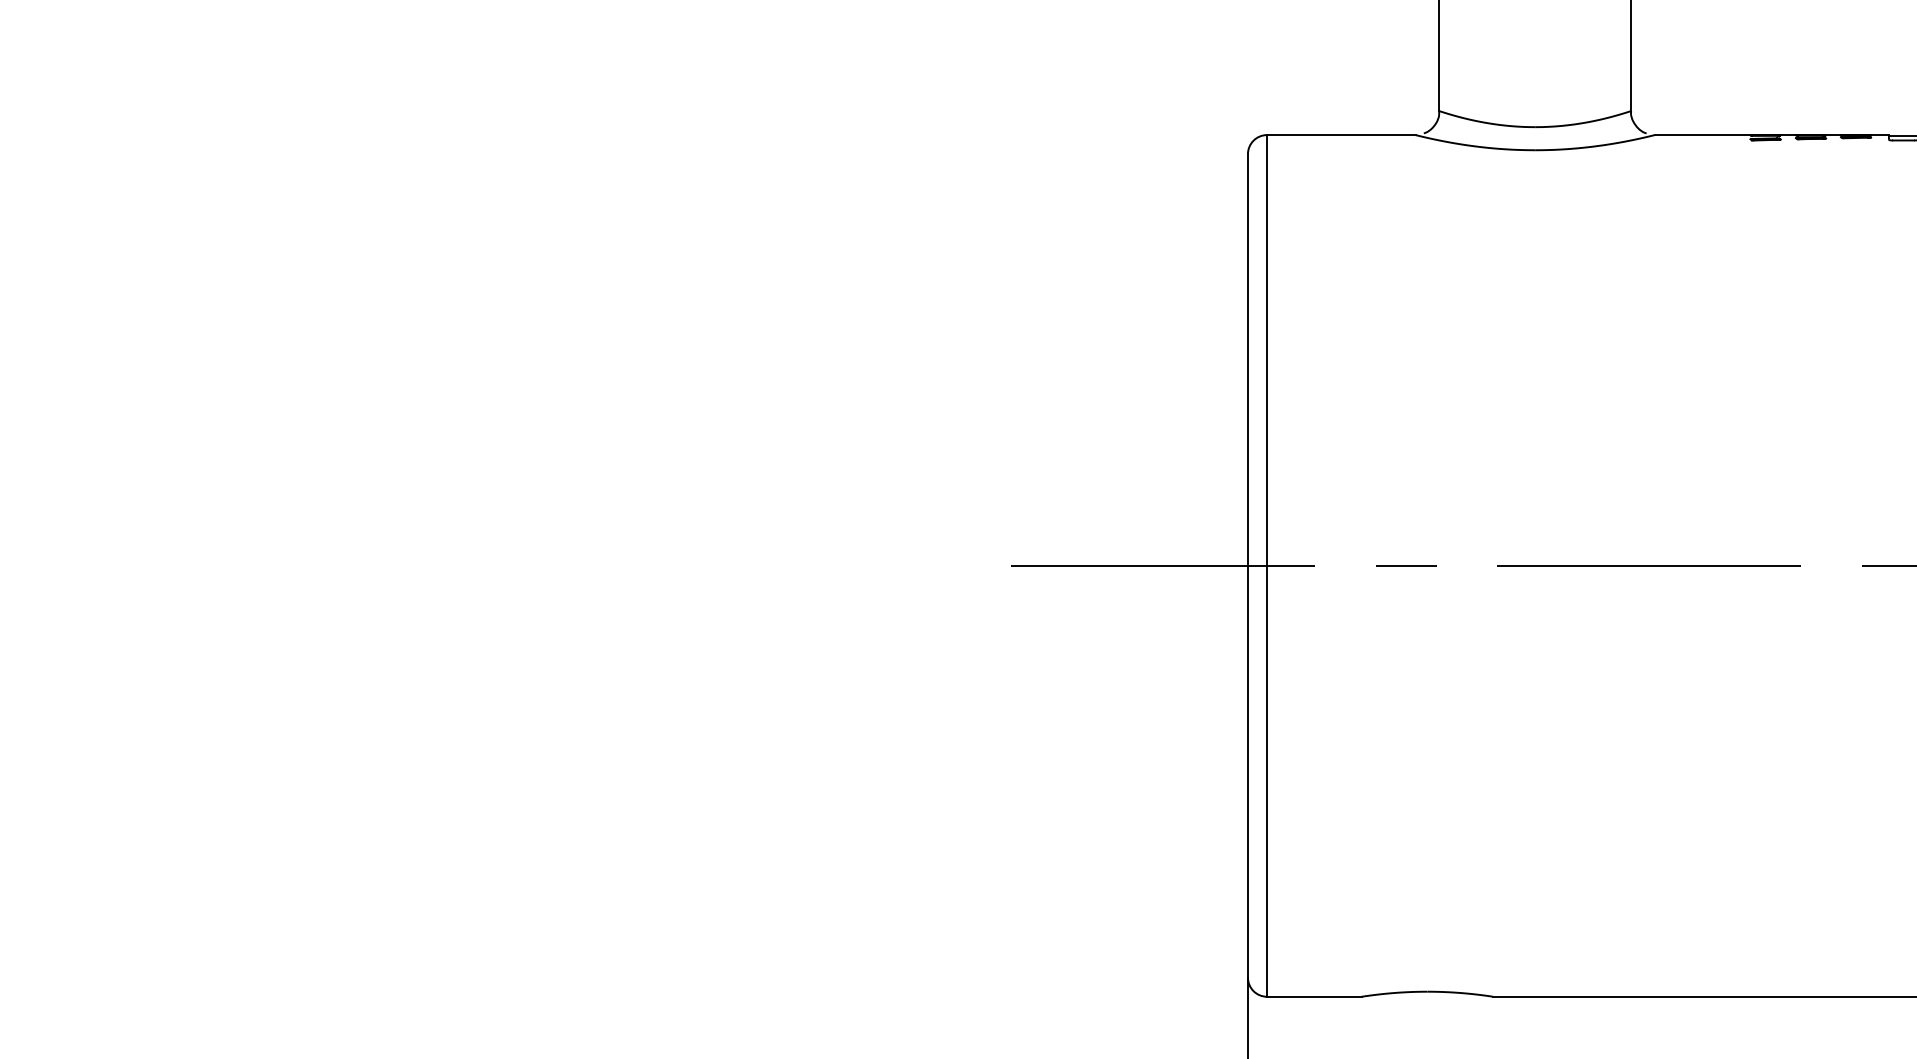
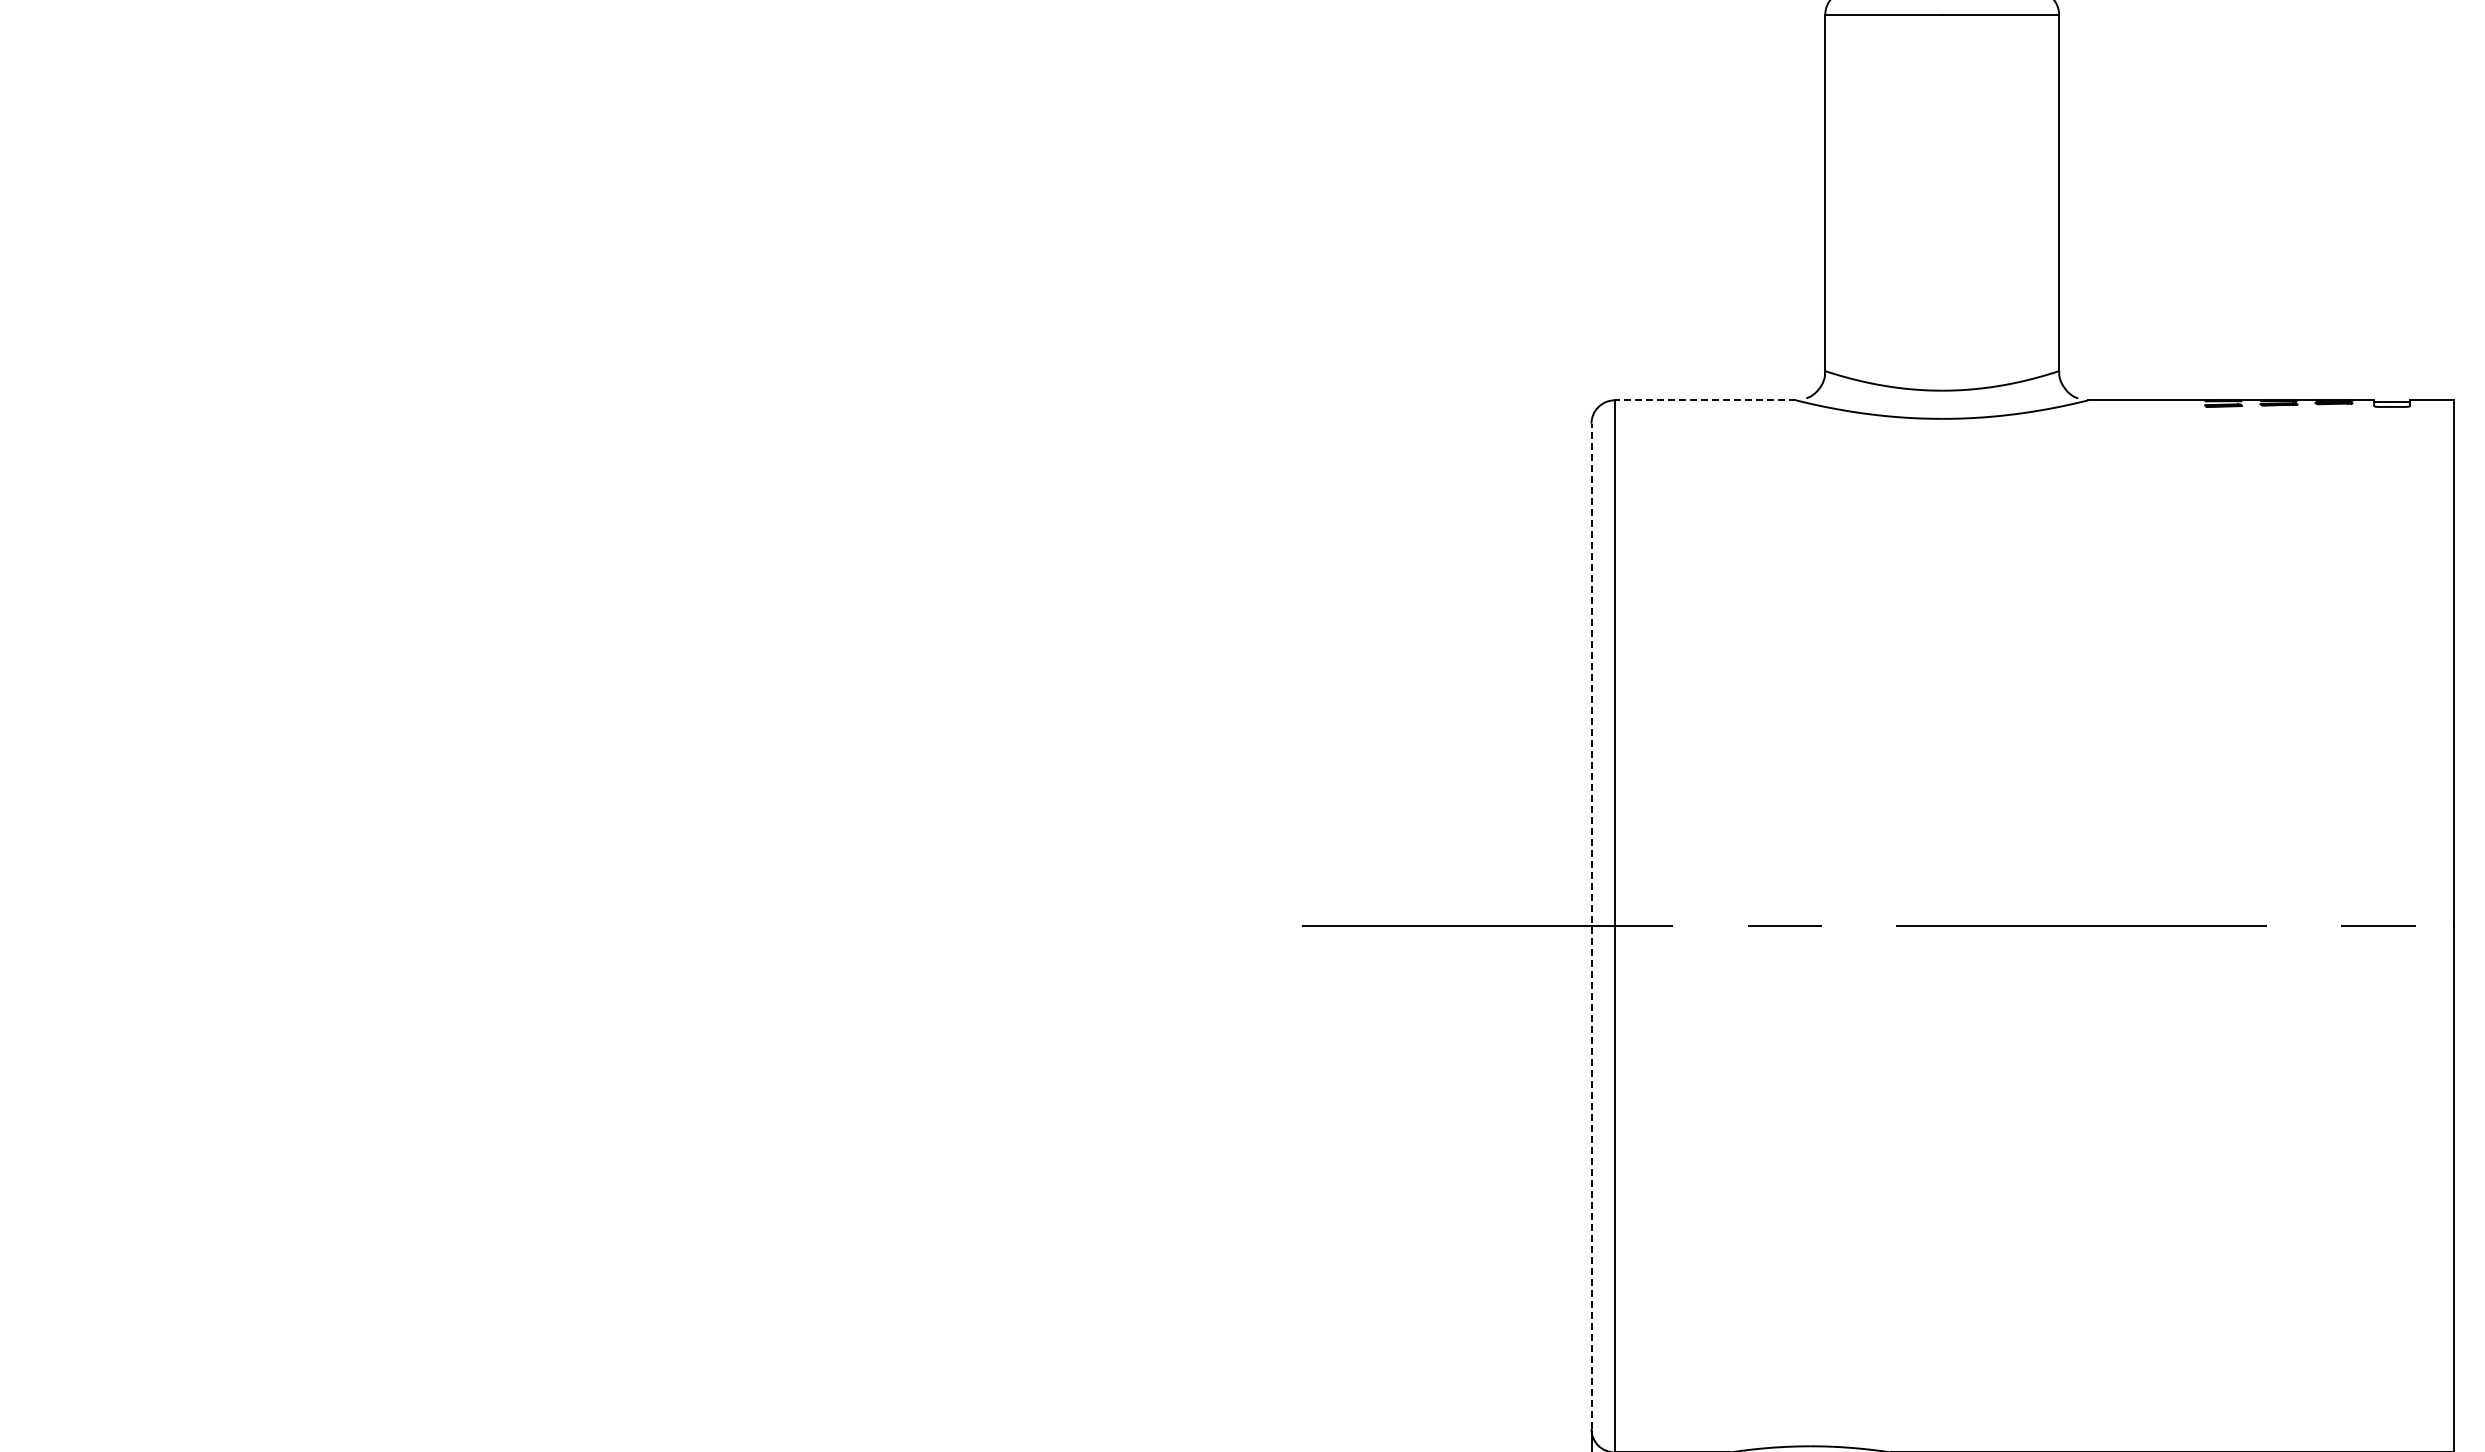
line: (1341, 135) -> (1705, 400), solid -> dashed
line: (1247, 565) -> (1591, 926), solid -> dashed

